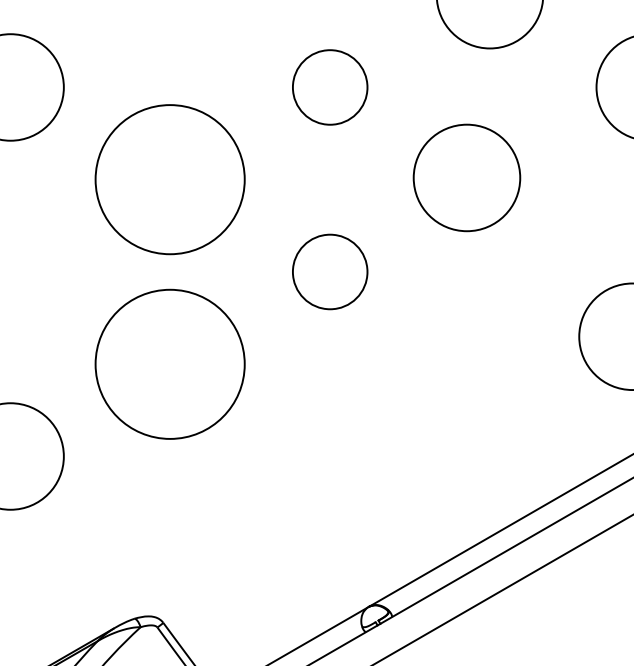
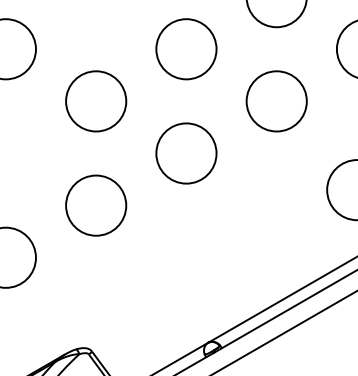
circle: (330, 87) -> (186, 49), size x1.43
circle: (466, 178) -> (276, 101), moved
circle: (170, 179) -> (96, 101), size x0.71
circle: (330, 271) -> (186, 153), size x1.43
circle: (170, 363) -> (96, 205), size x0.71

